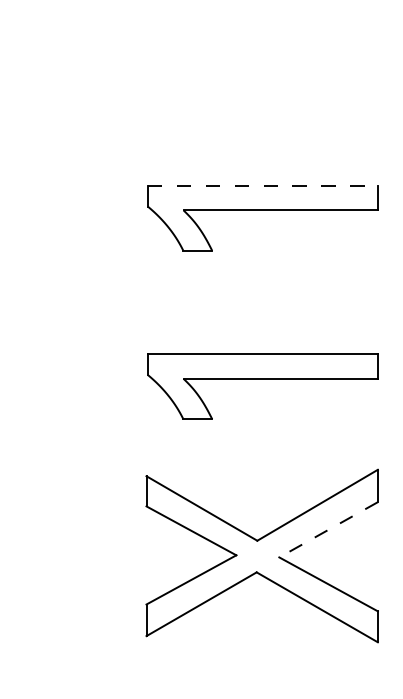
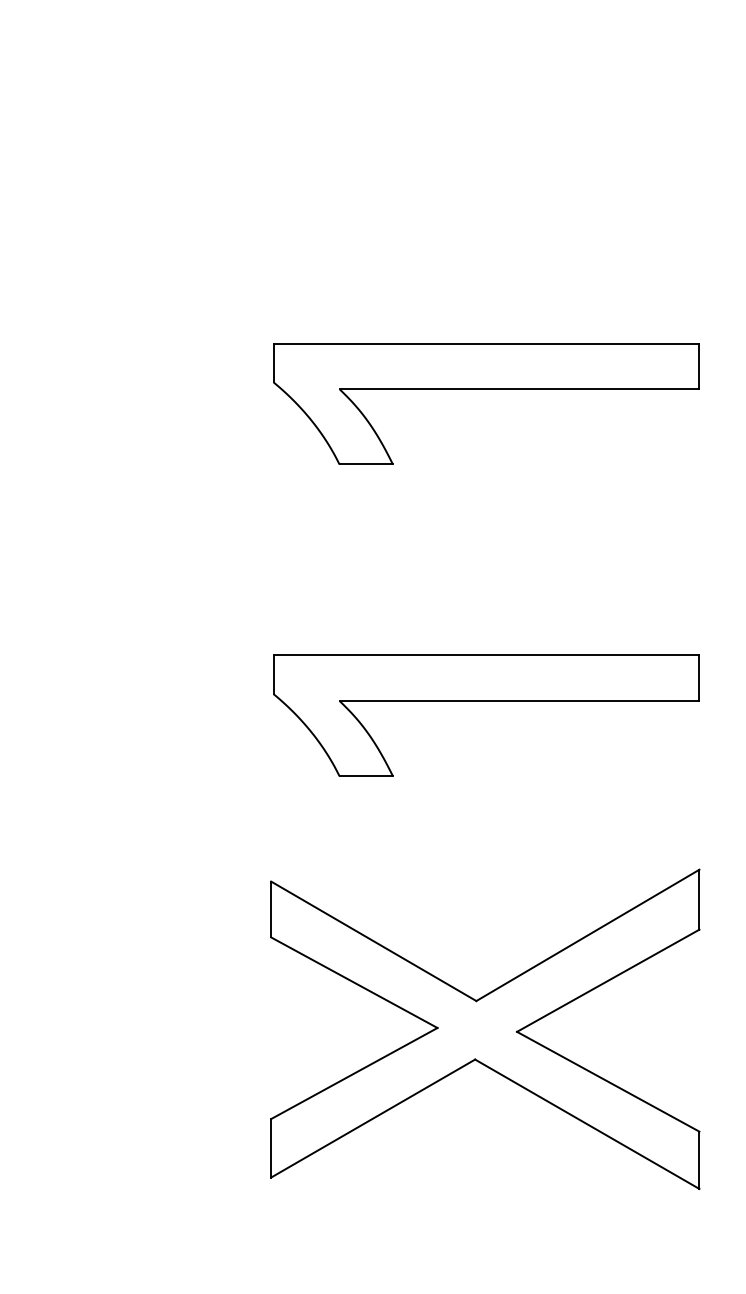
line: (263, 185) -> (487, 343), dashed -> solid
line: (328, 530) -> (608, 982), dashed -> solid

